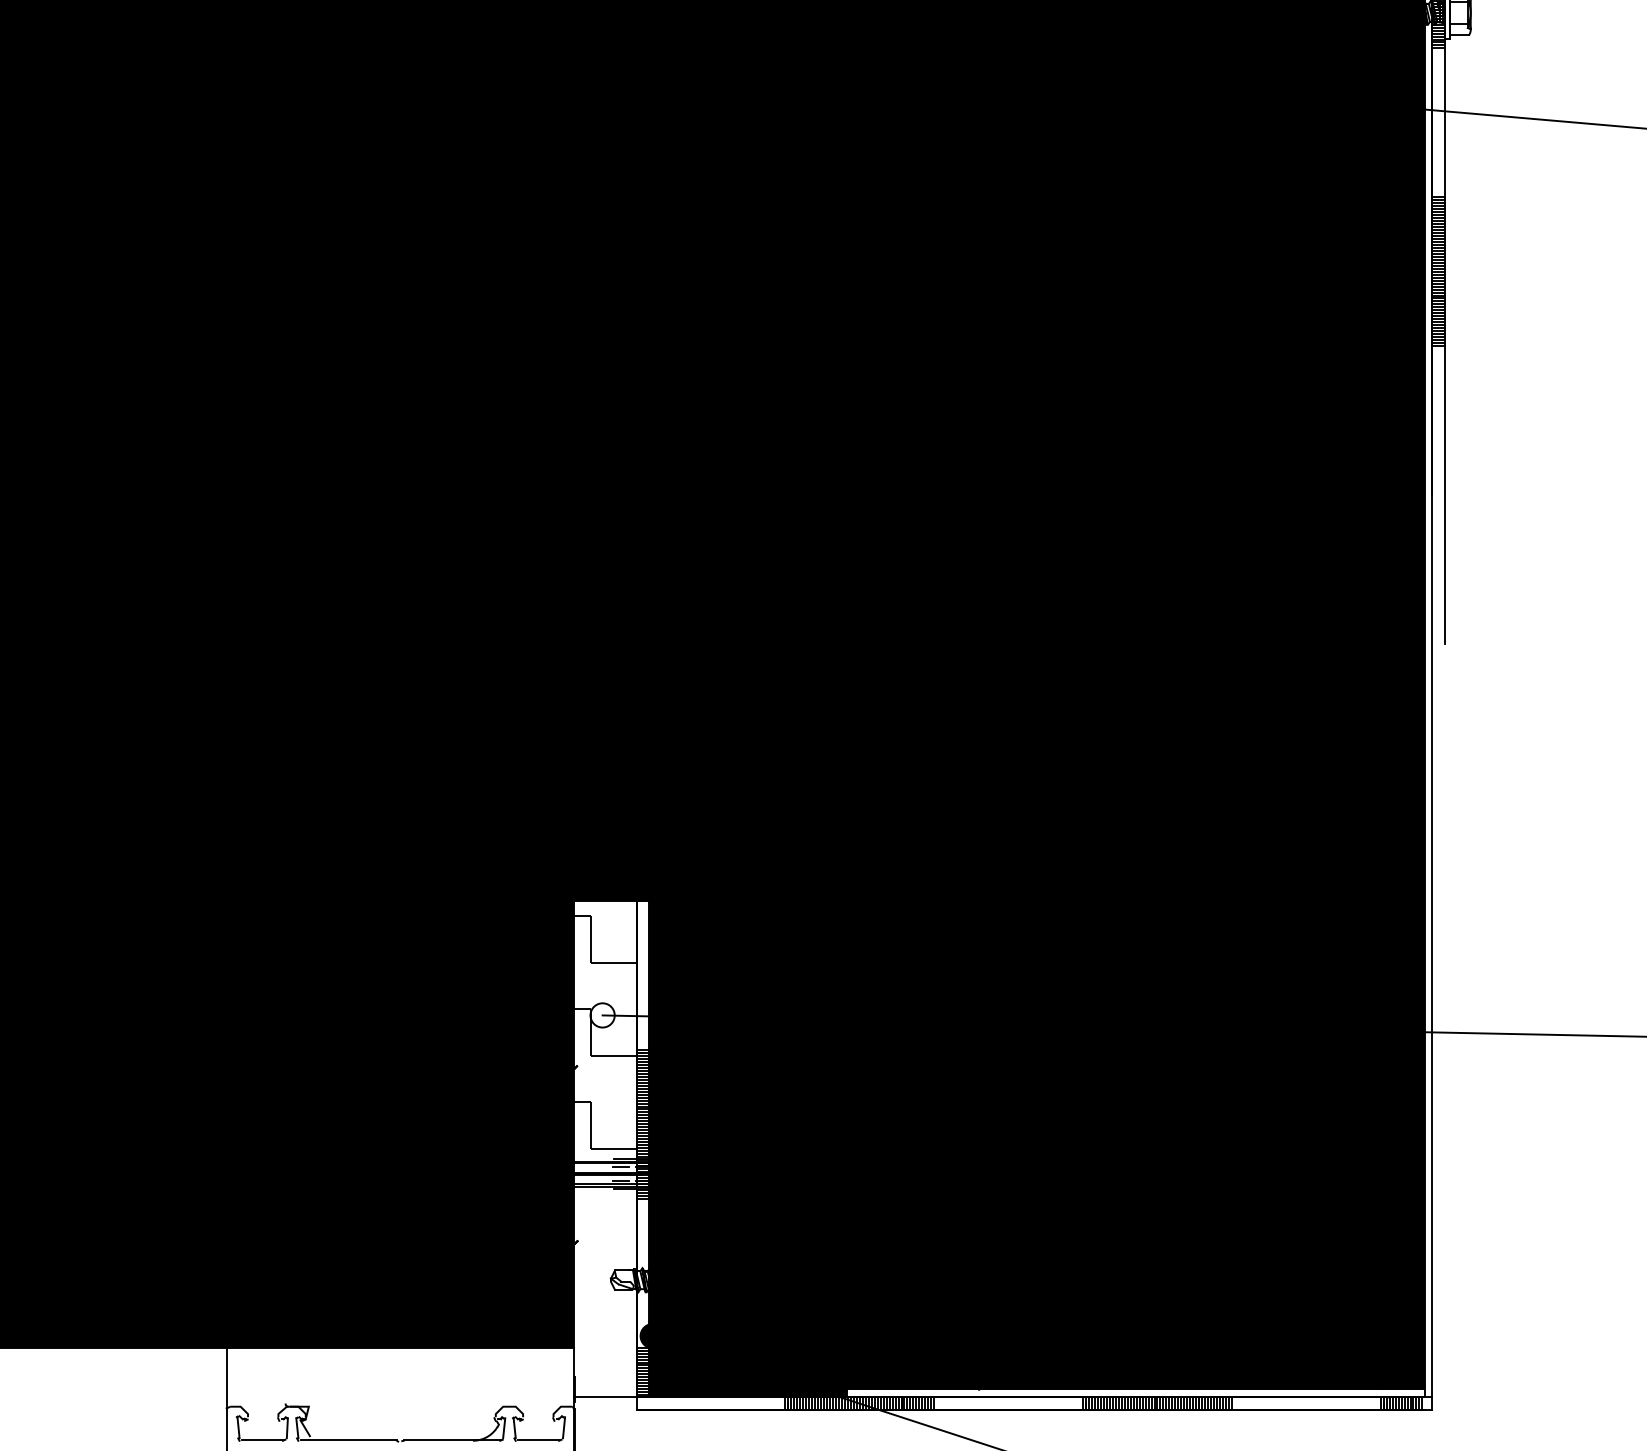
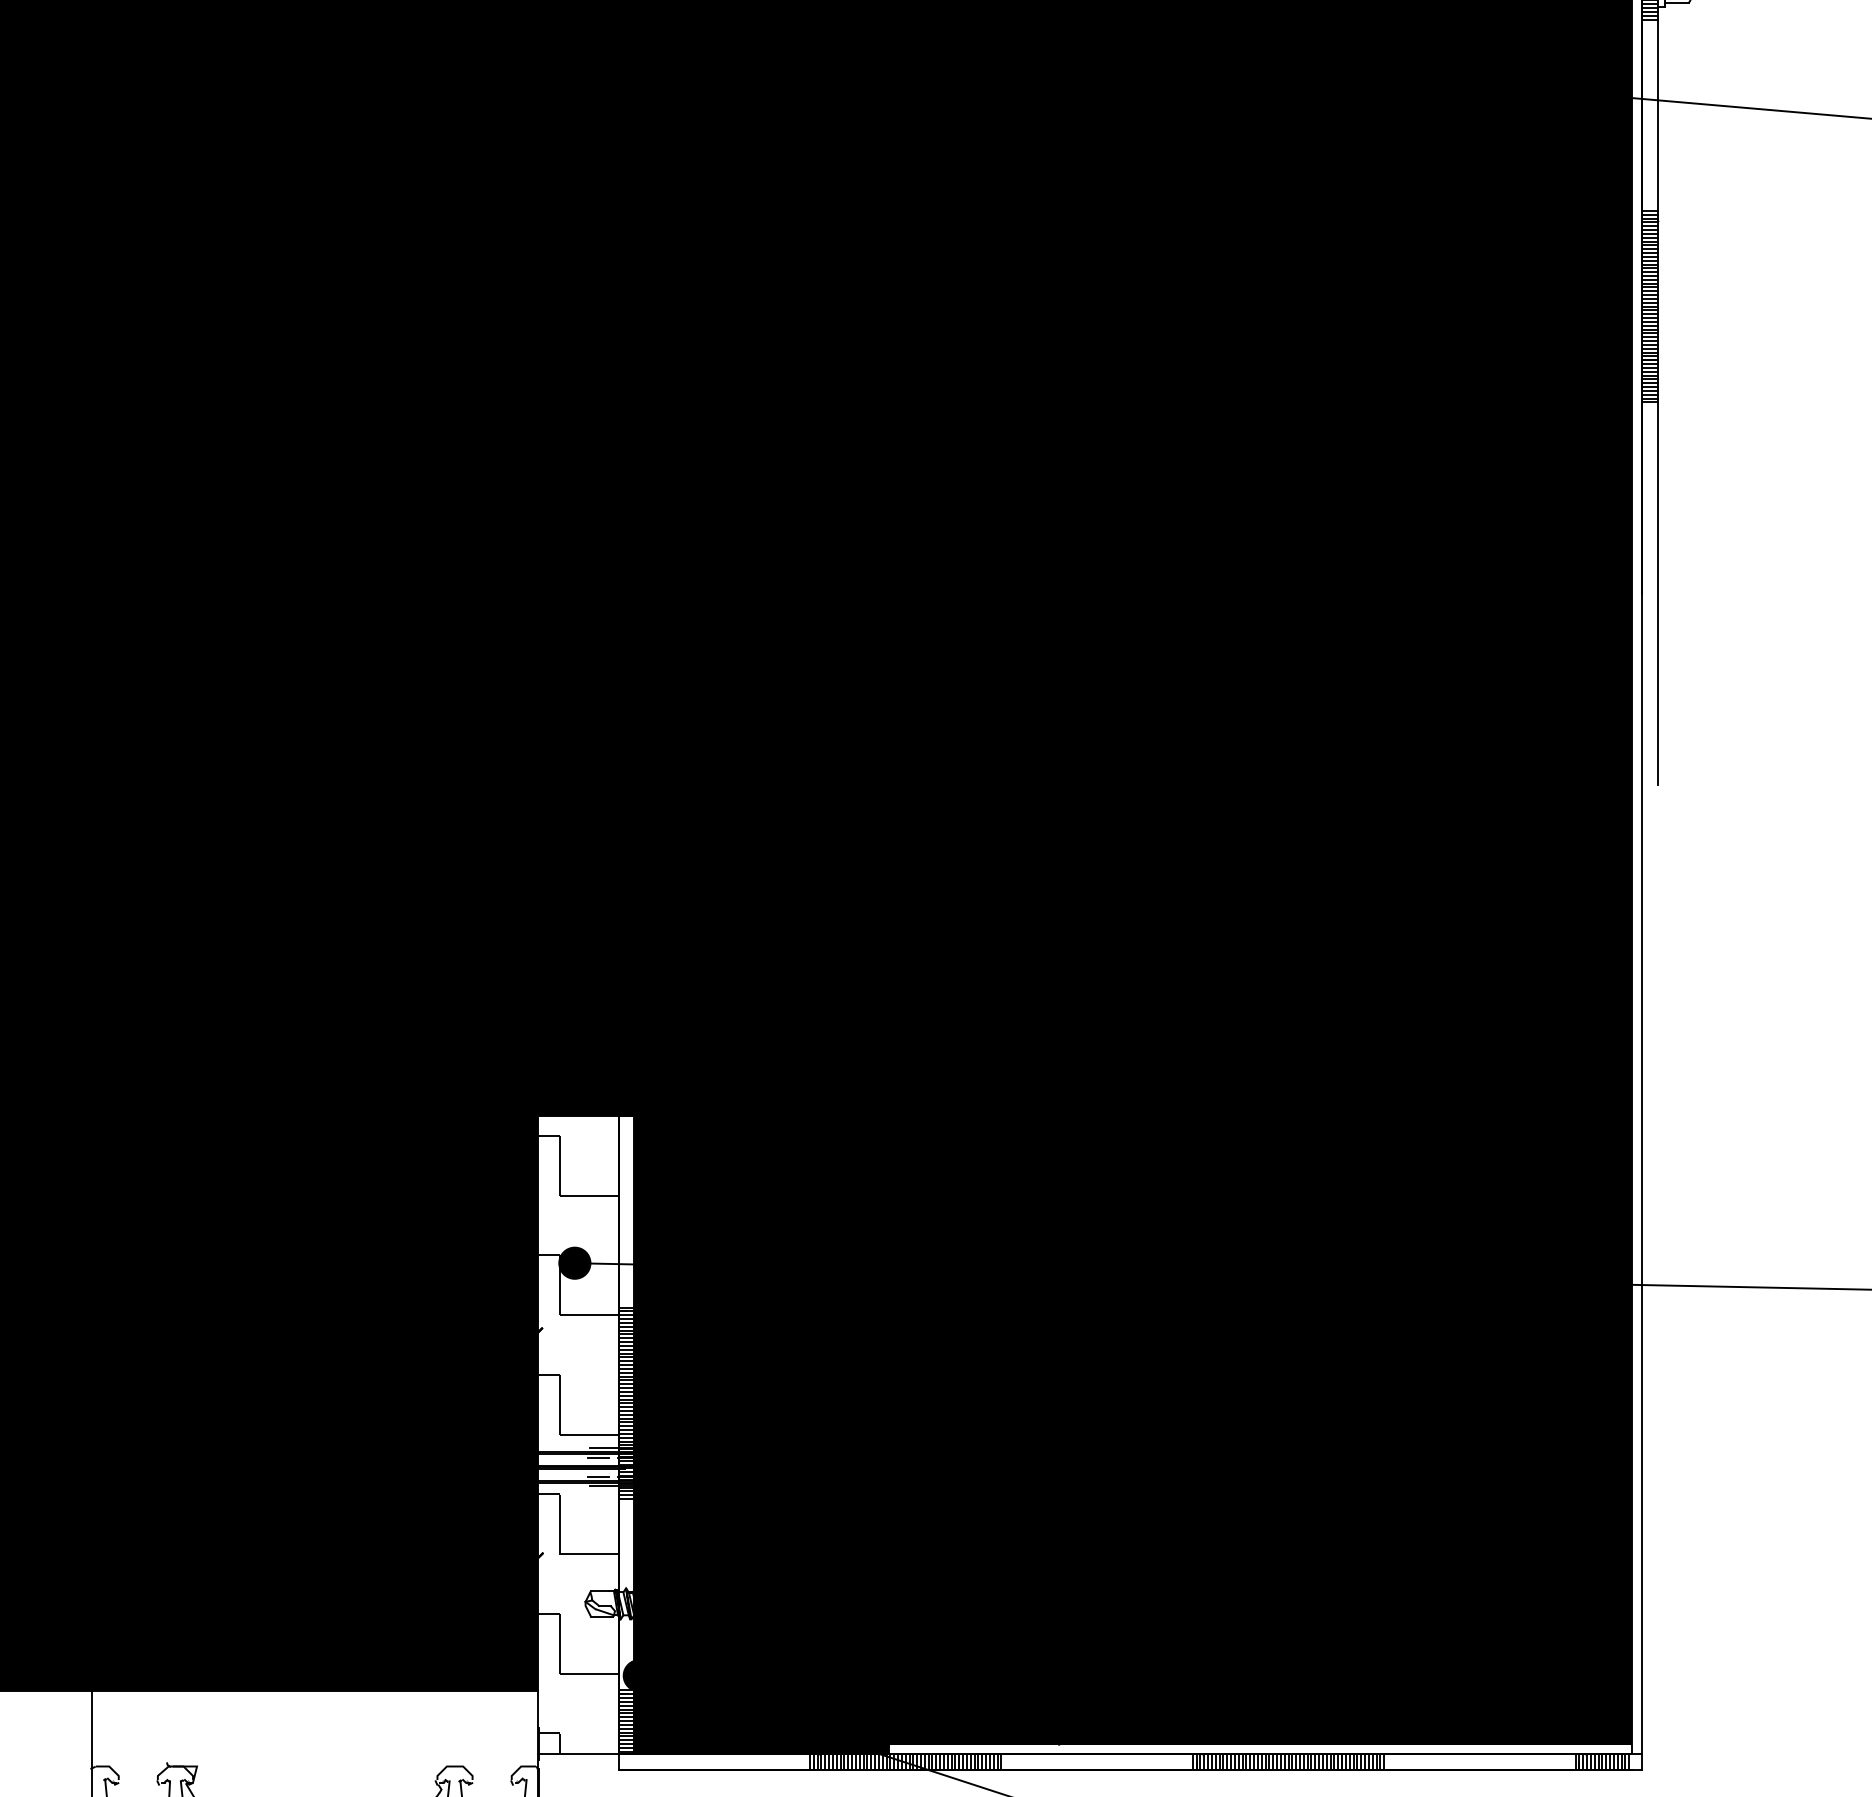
fill: (602, 1015) -> (574, 1263), added
hatch: (605, 1296) -> (578, 1624), added

